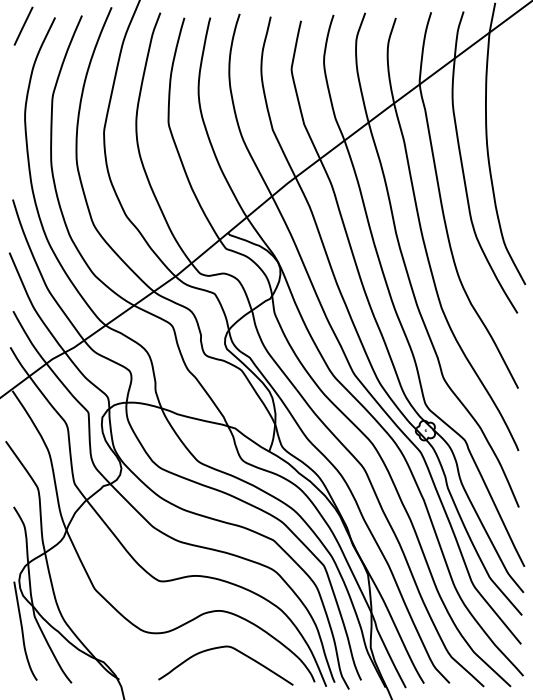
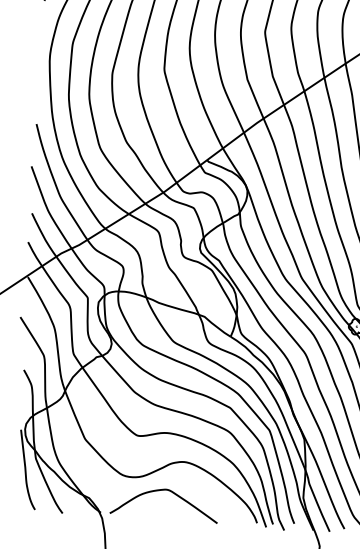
curve: (220, 648) -> (160, 490), moved

